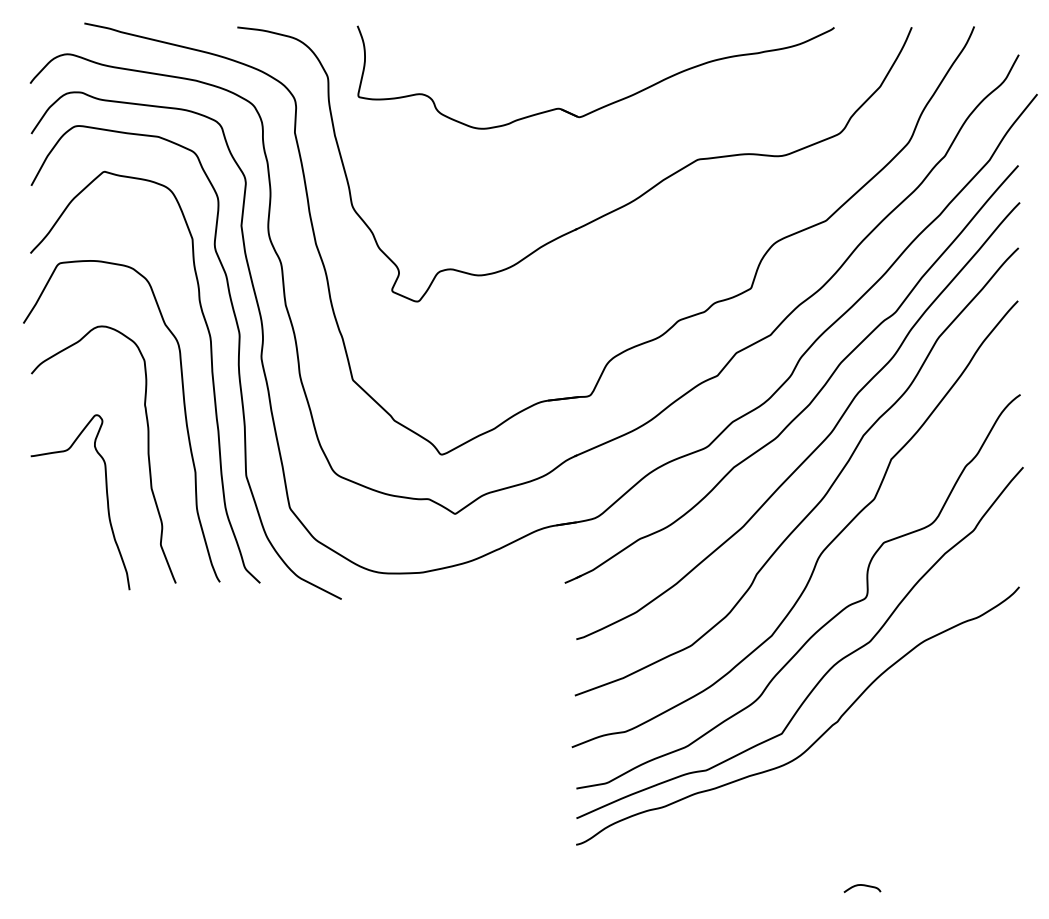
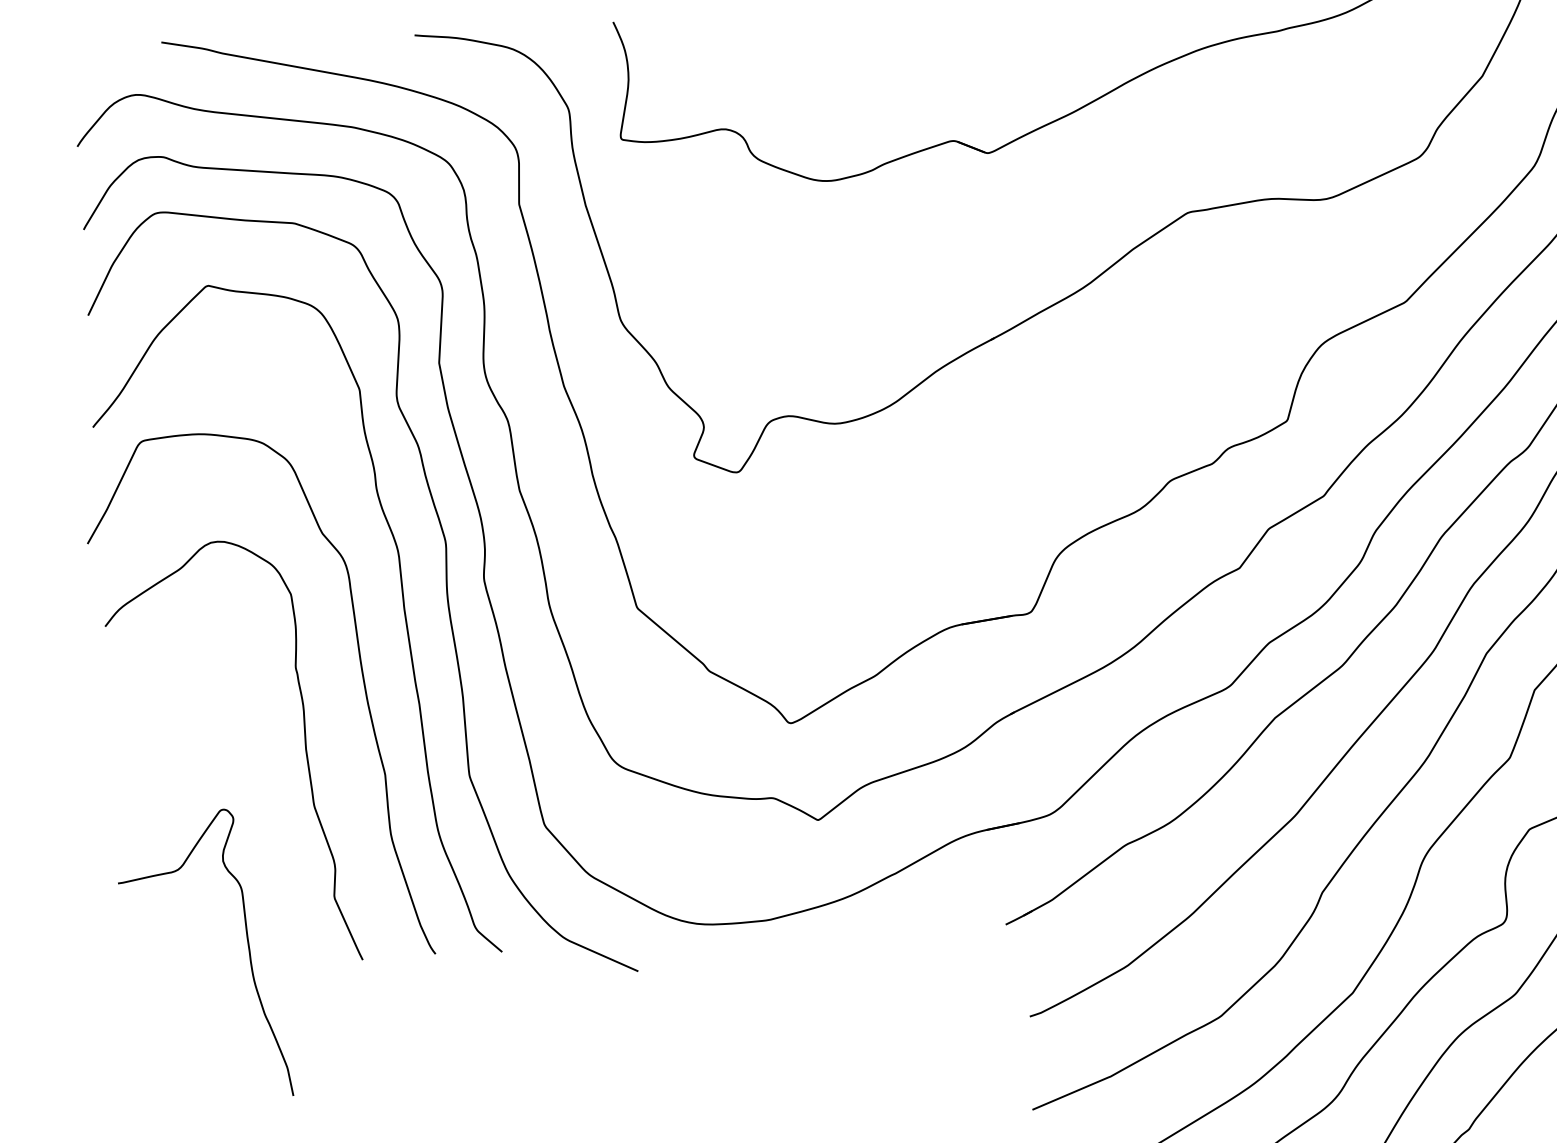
curve: (106, 500) -> (247, 949), moved

